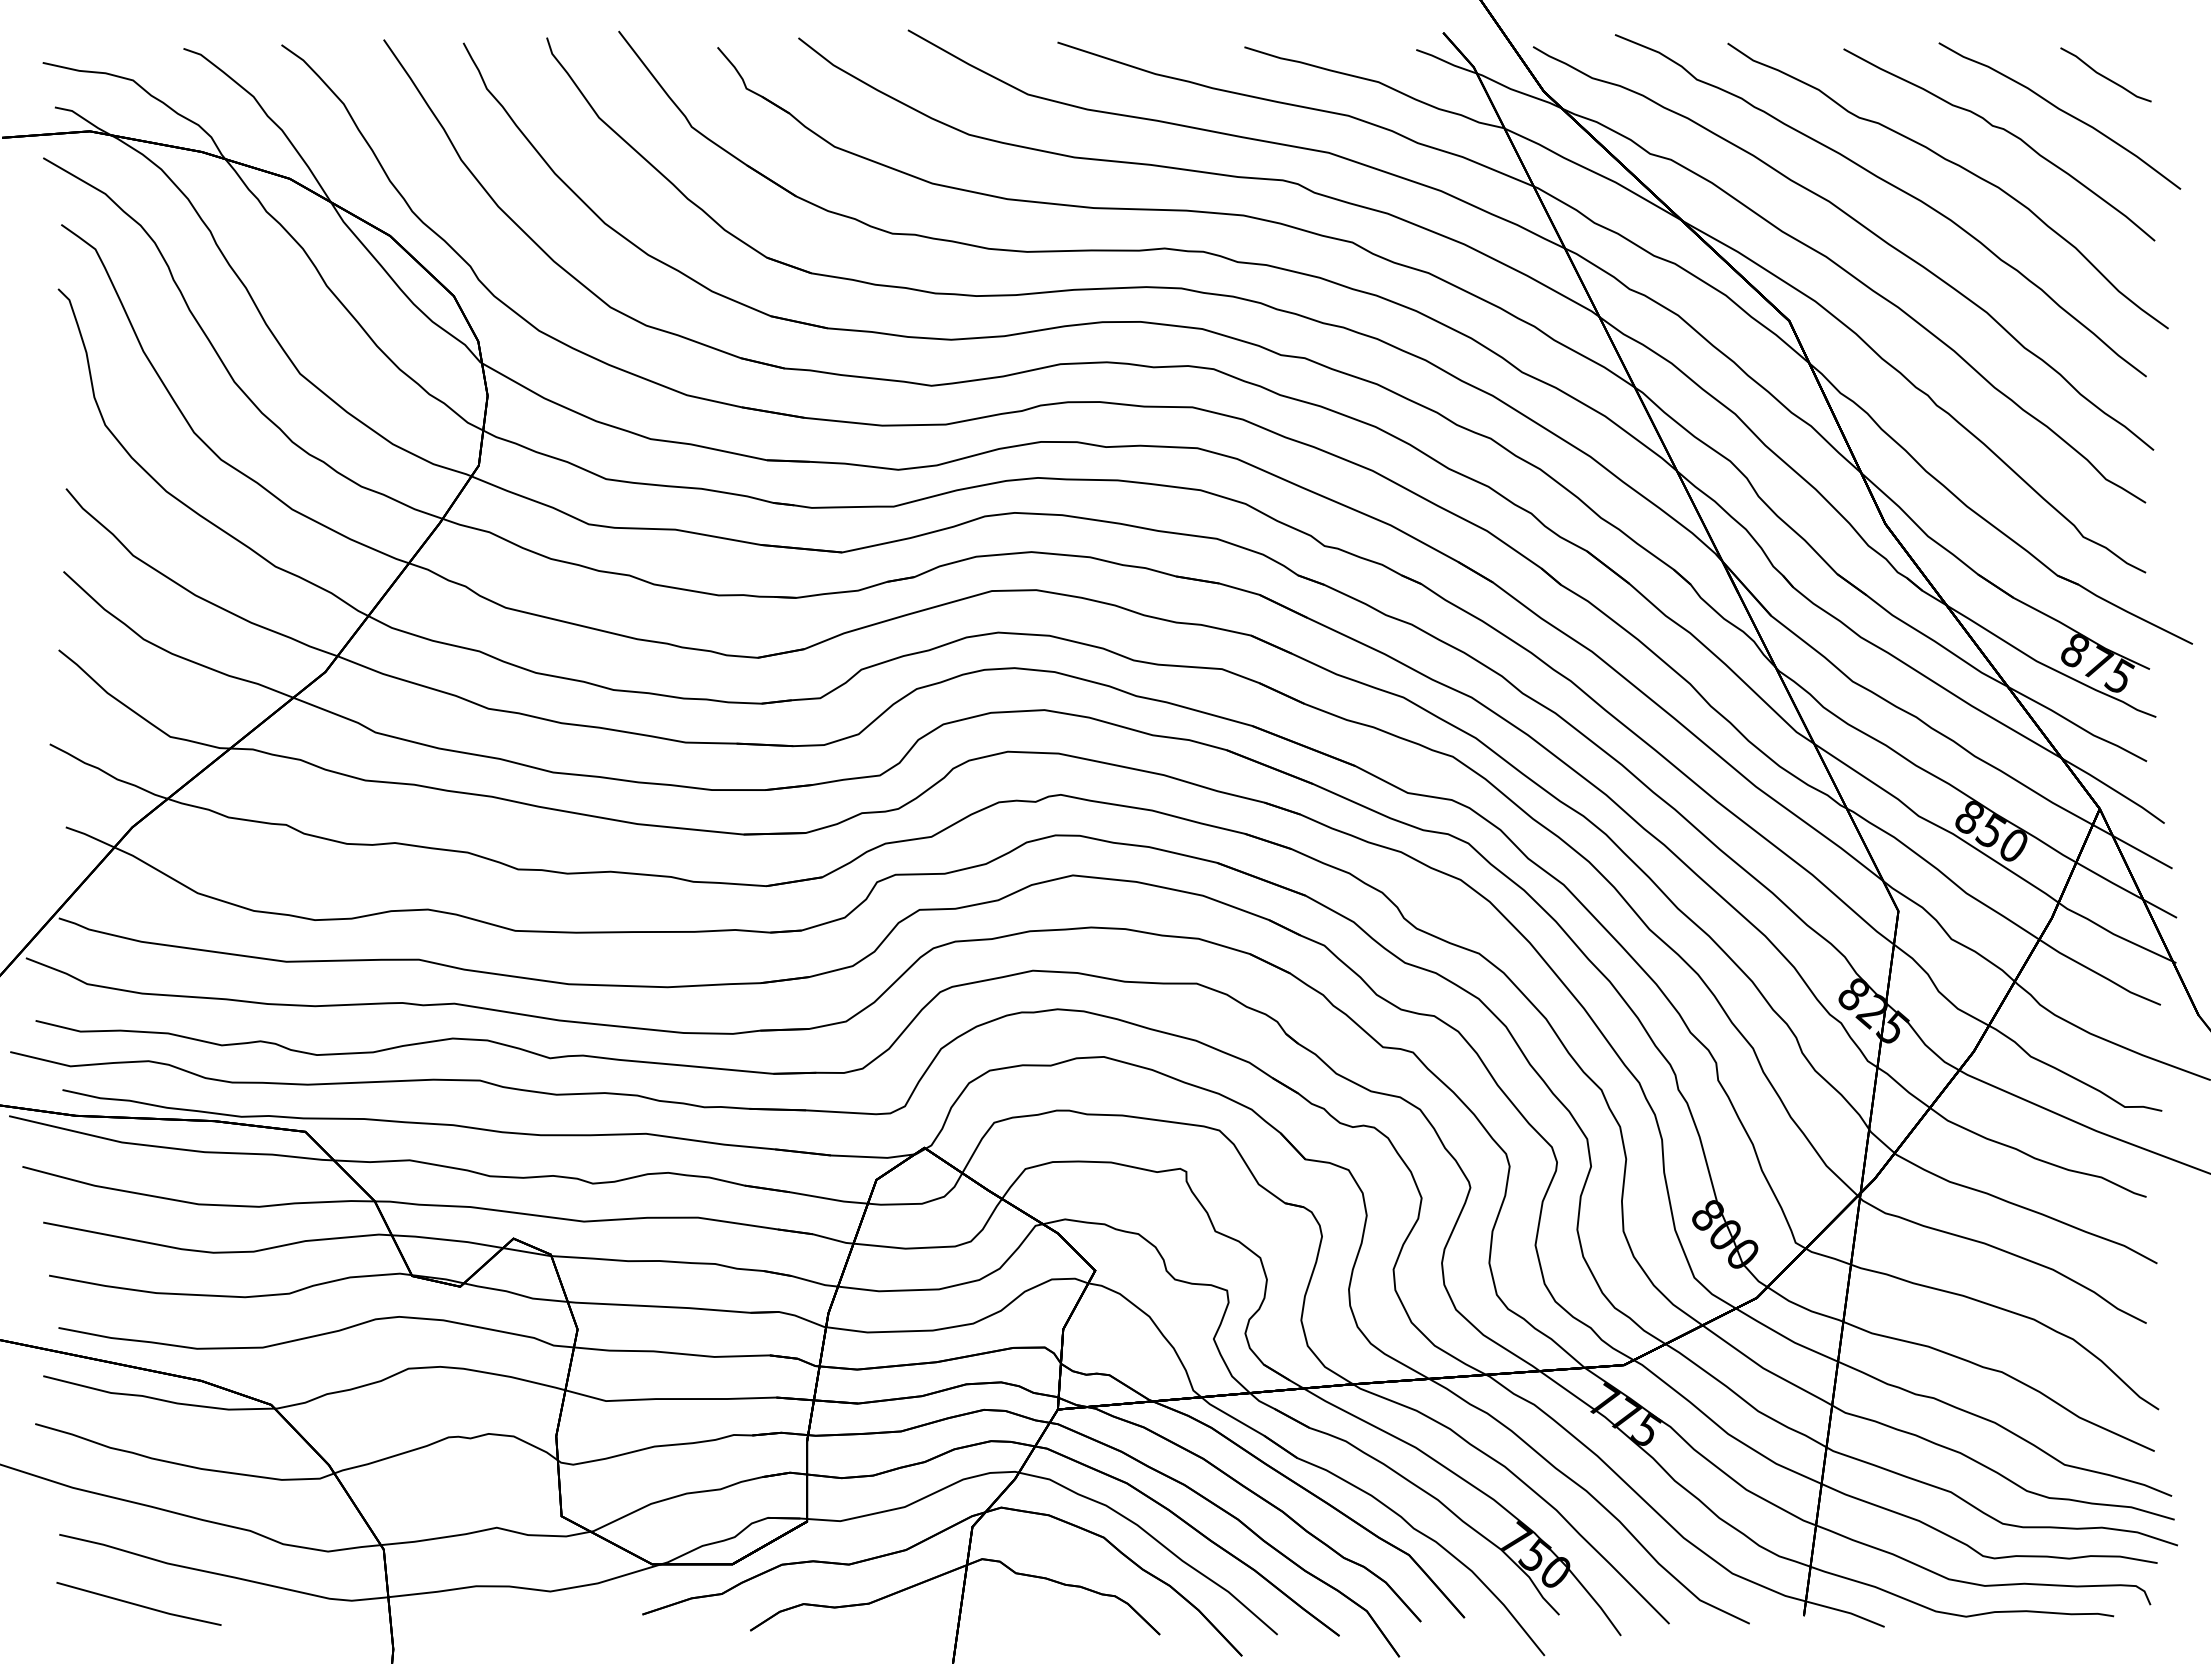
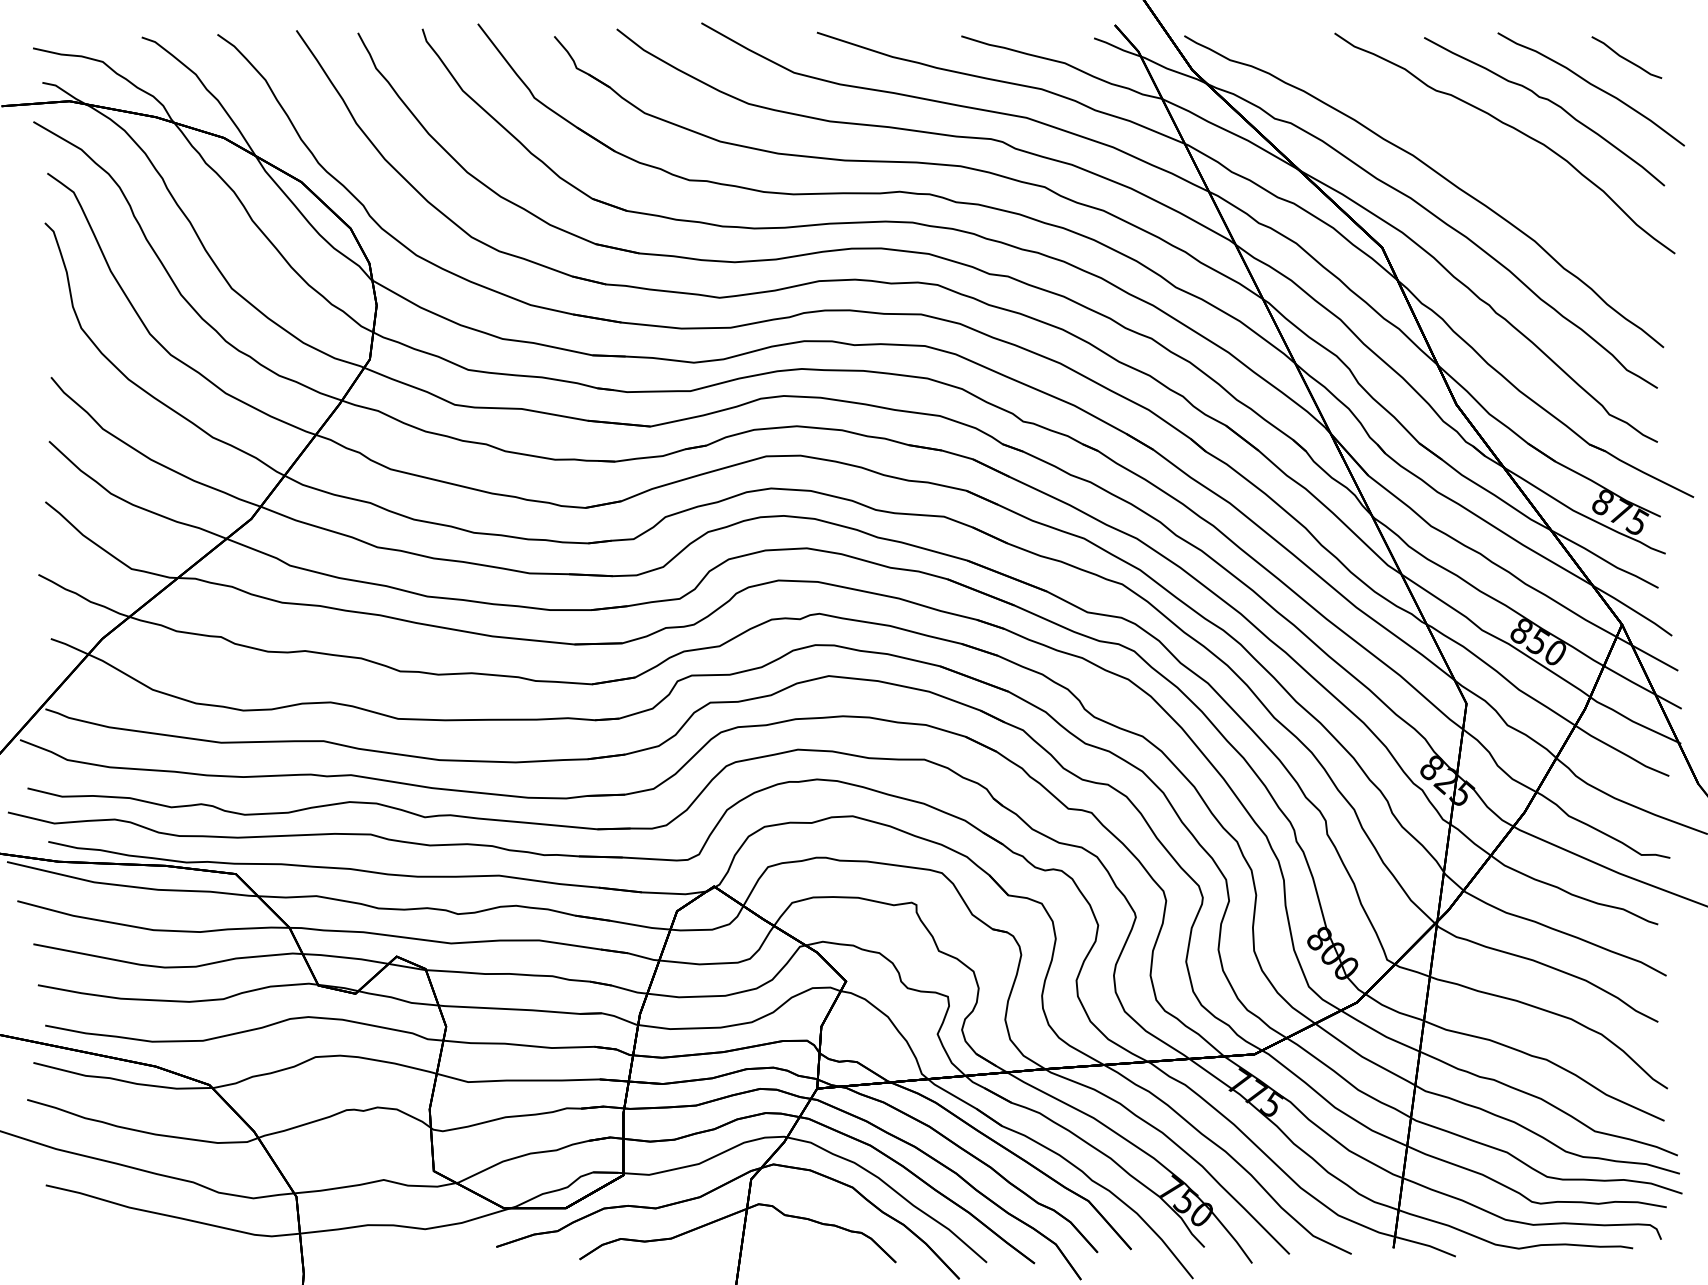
part: (1890, 185) -> (1460, 143), removed
line: (138, 1604) -> (106, 1239), removed

